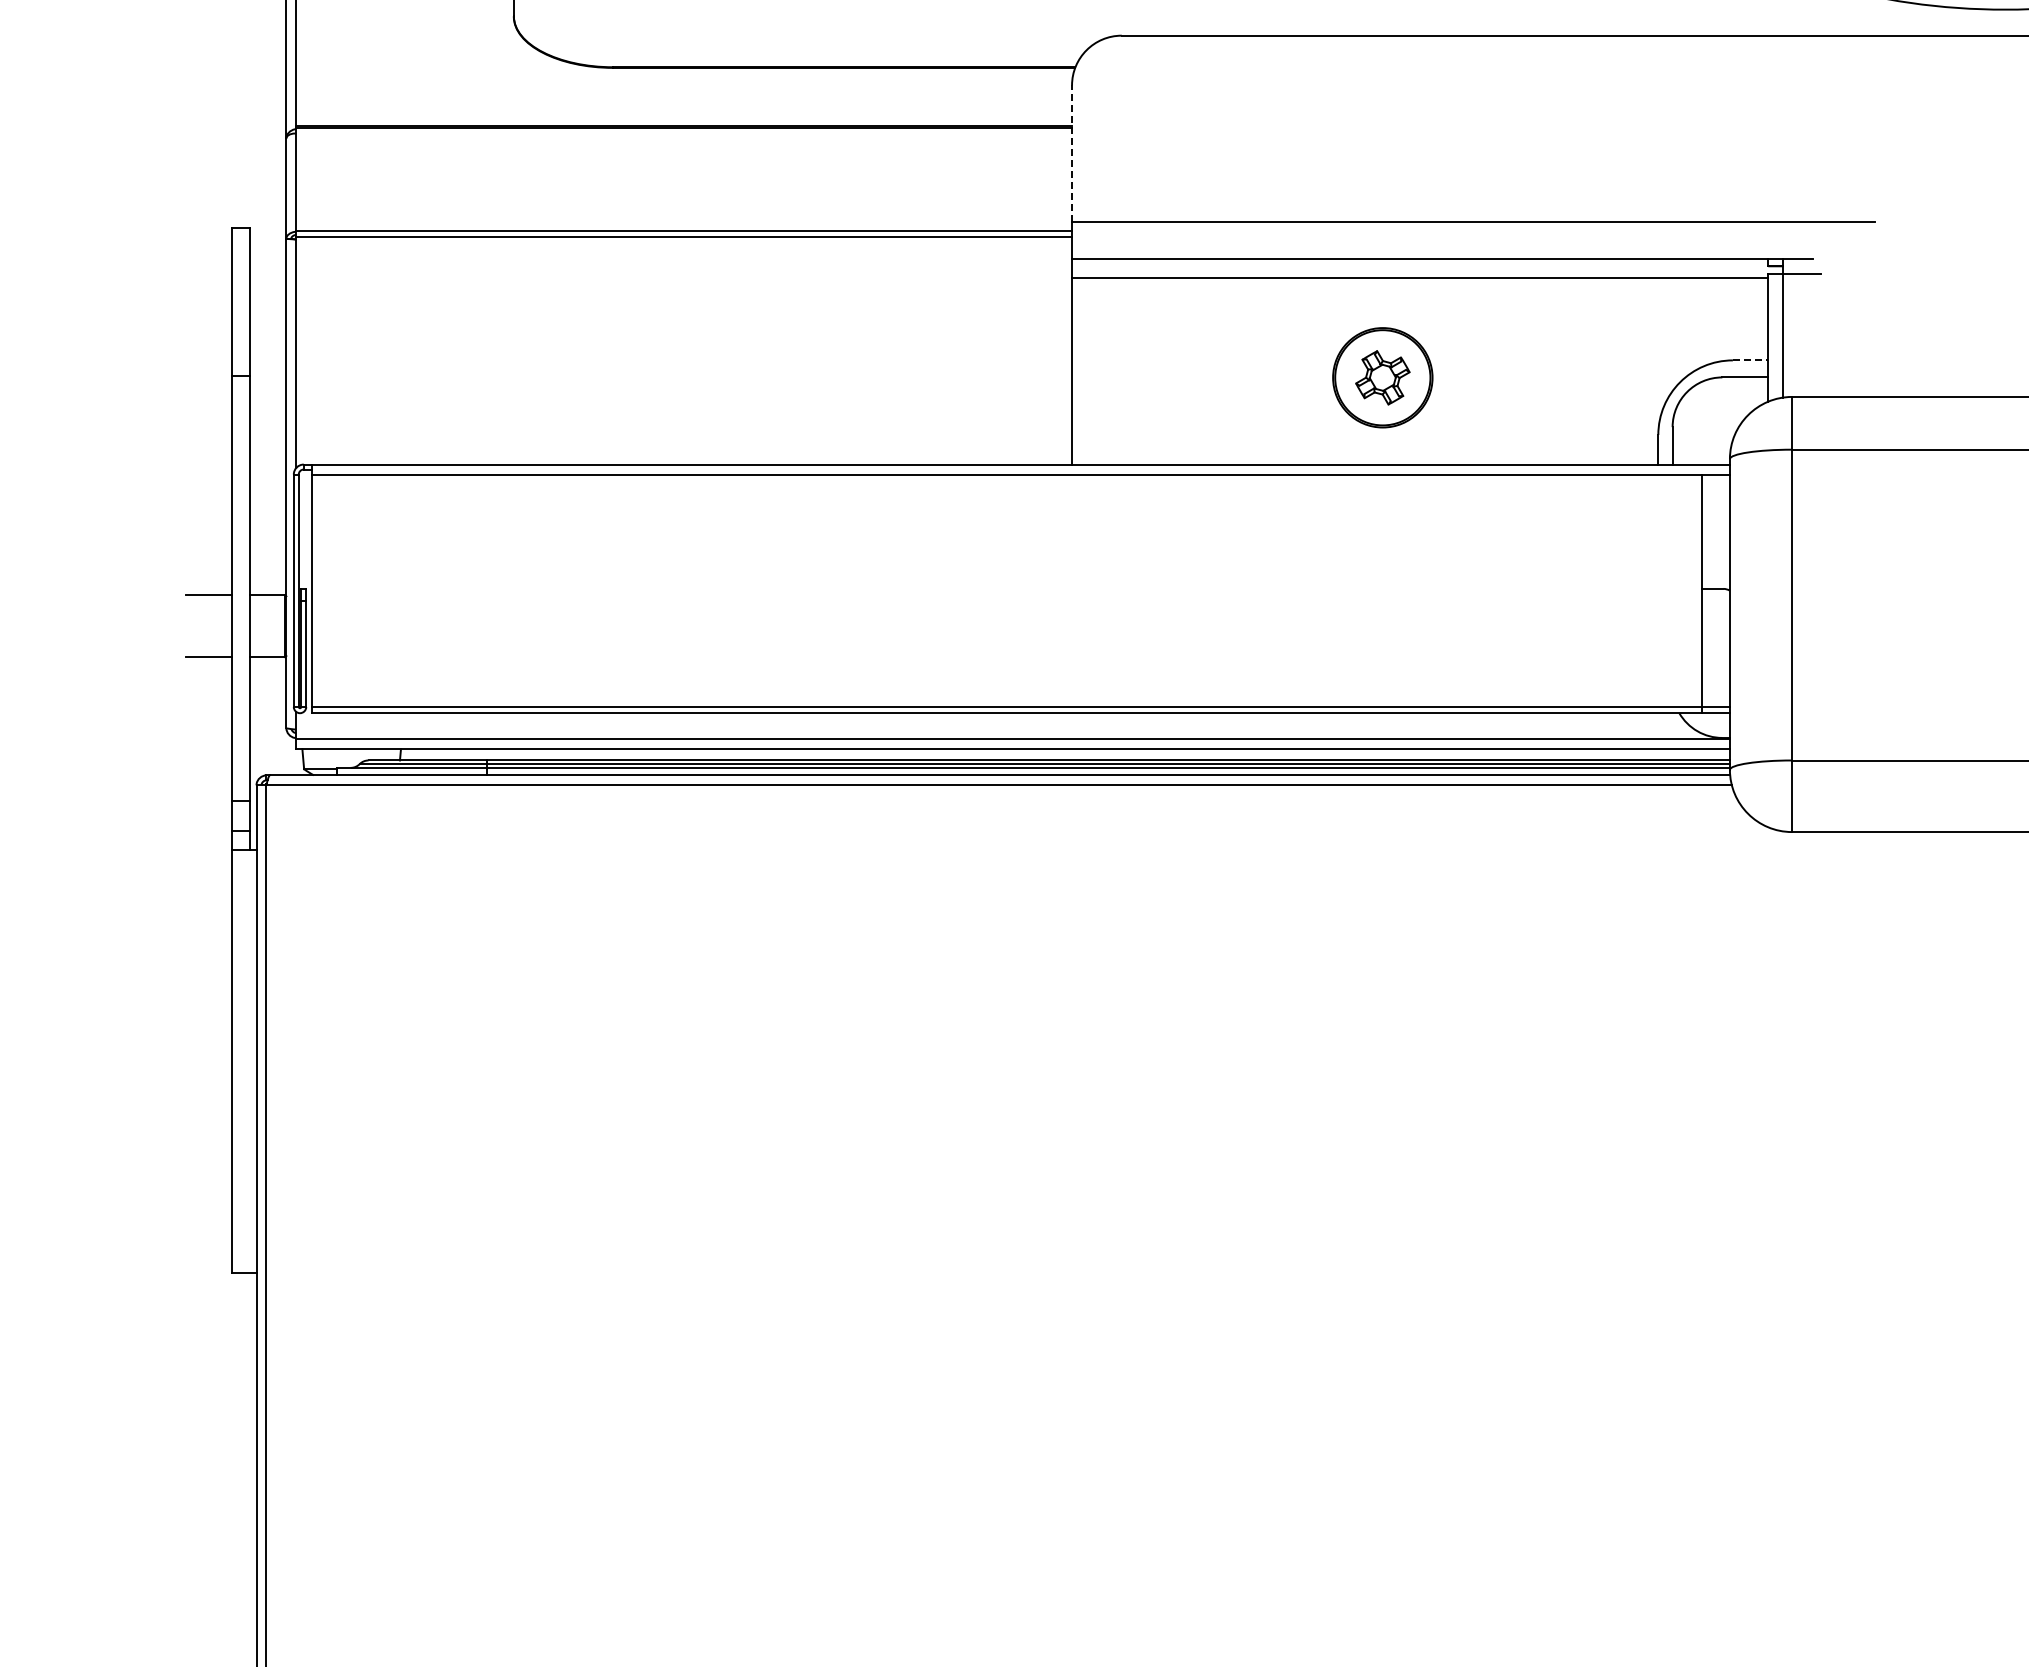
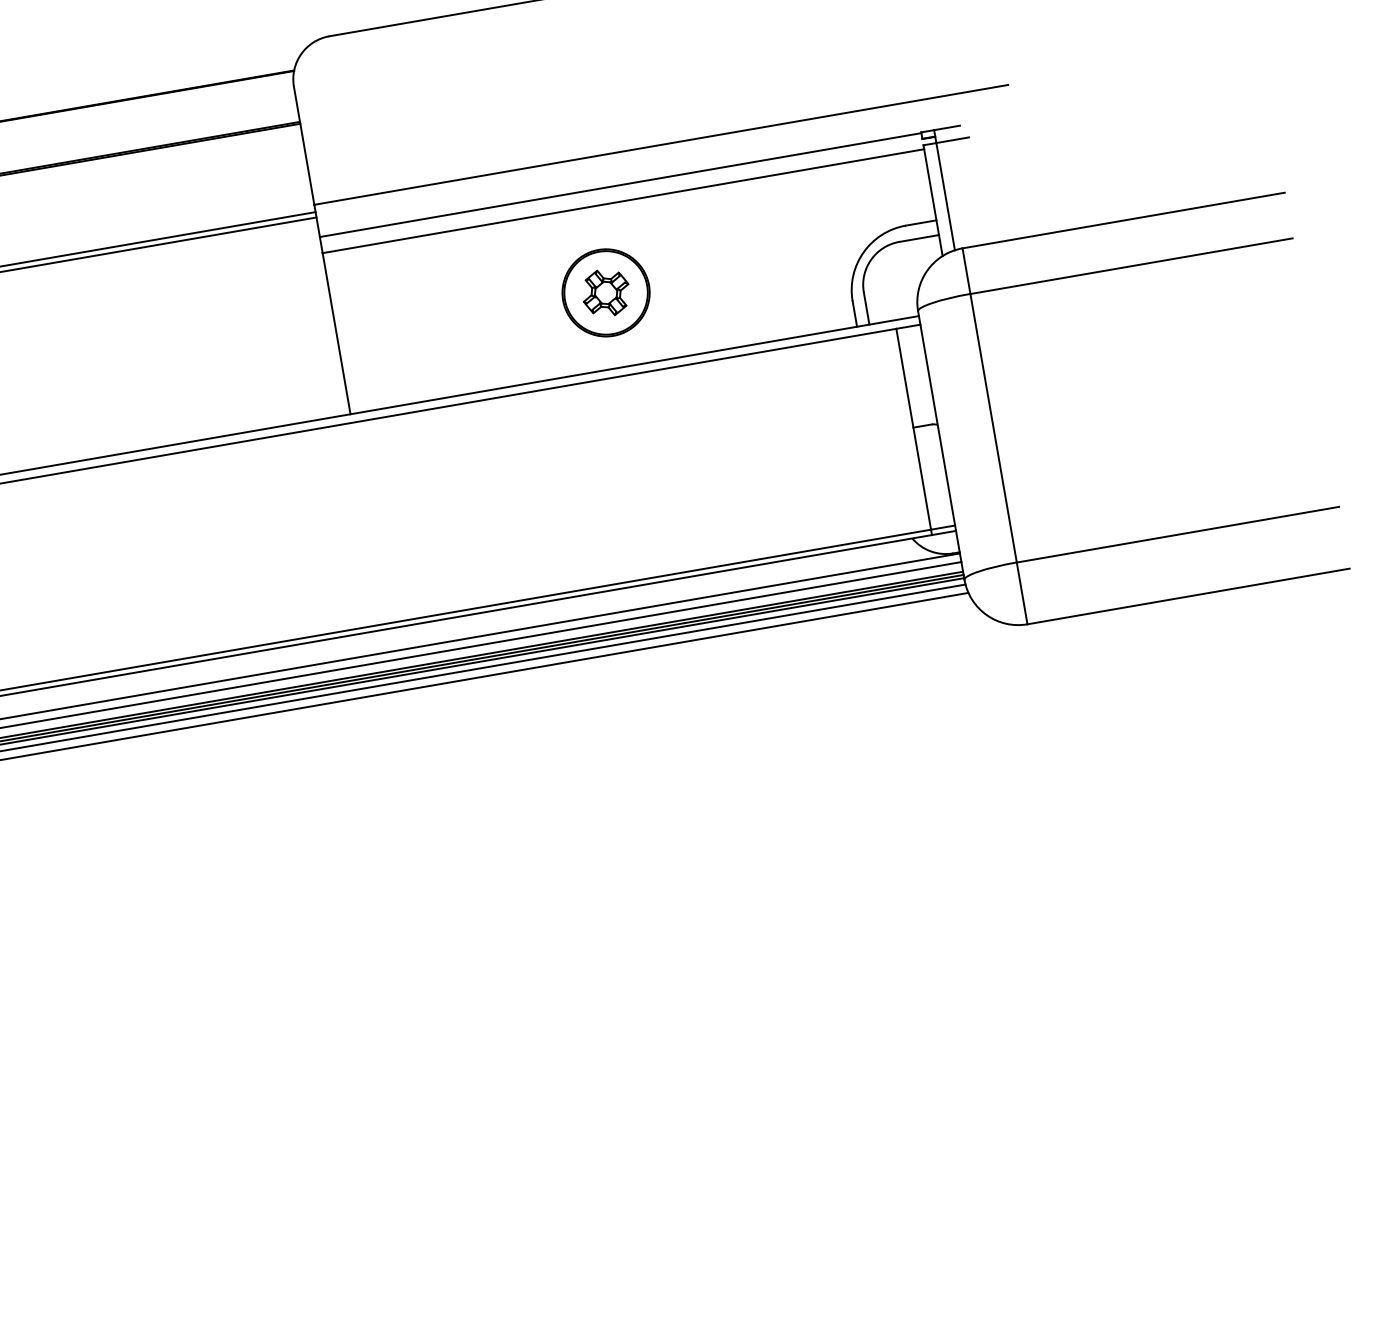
line: (1072, 153) -> (304, 145), dashed -> solid
line: (1750, 360) -> (921, 223), dashed -> solid

